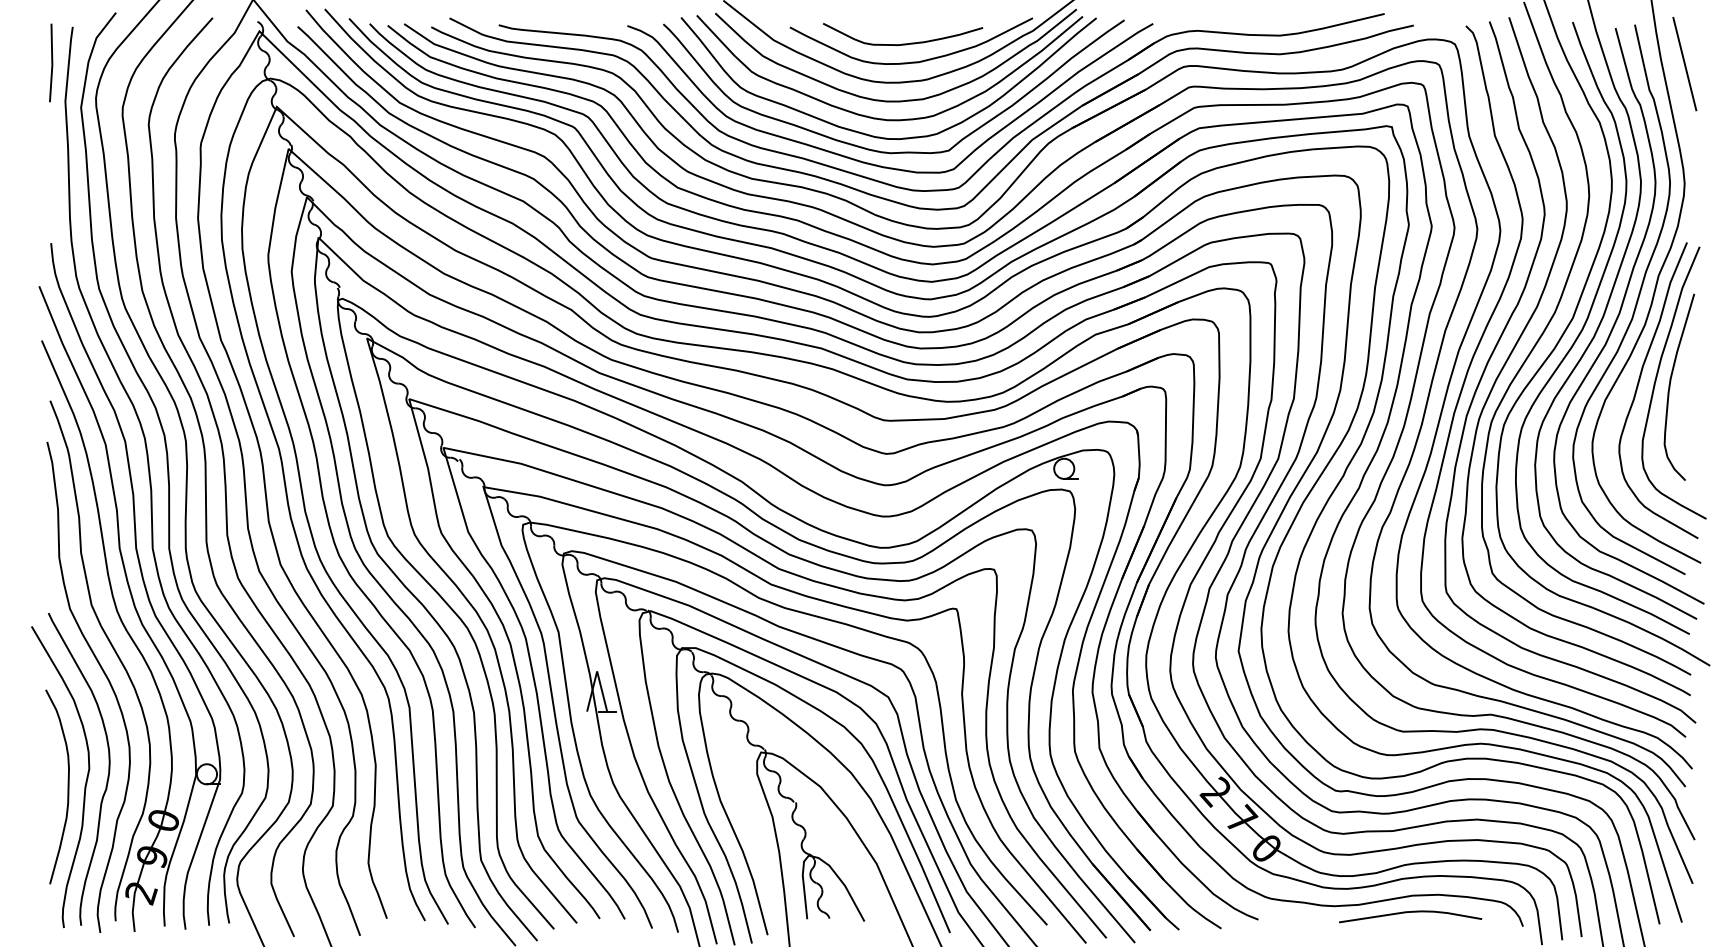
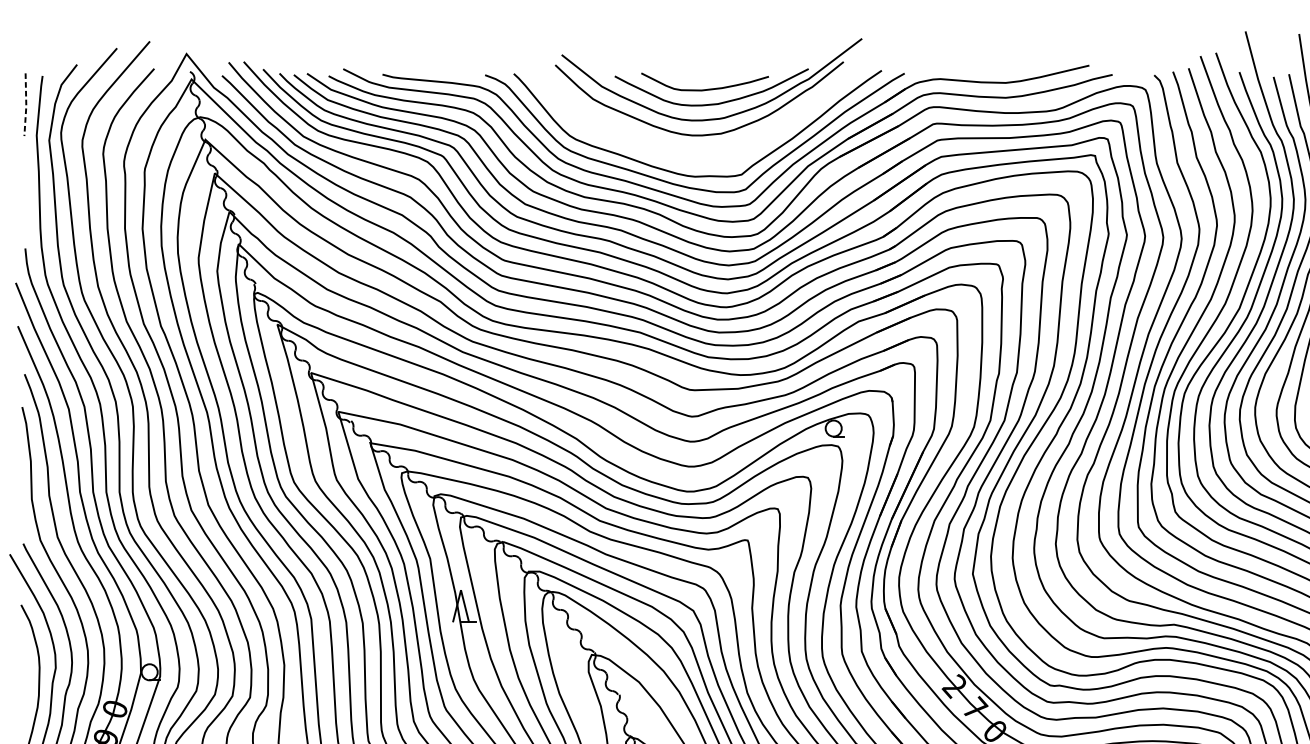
line: (52, 64) -> (26, 105), solid -> dashed
part: (884, 118) -> (690, 149), removed

